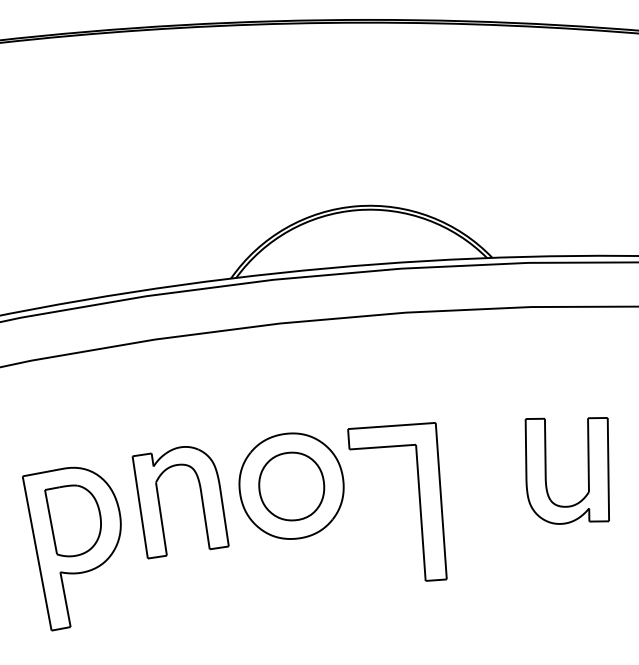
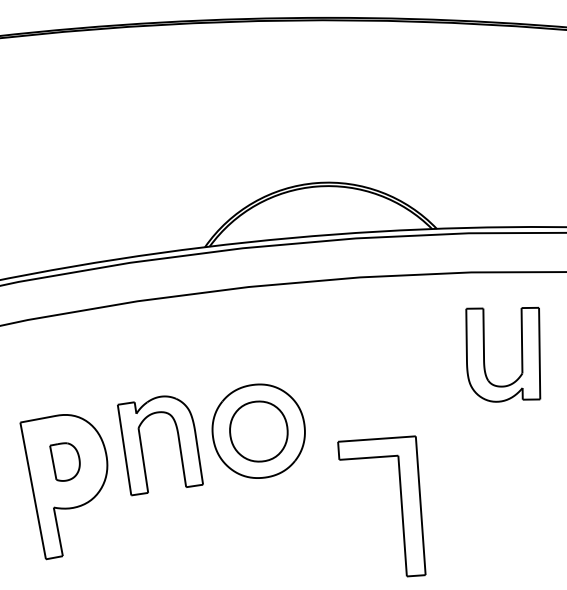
part: (546, 470) -> (484, 354), moved
part: (418, 497) -> (400, 502), moved
part: (72, 520) -> (64, 461), size x0.6

